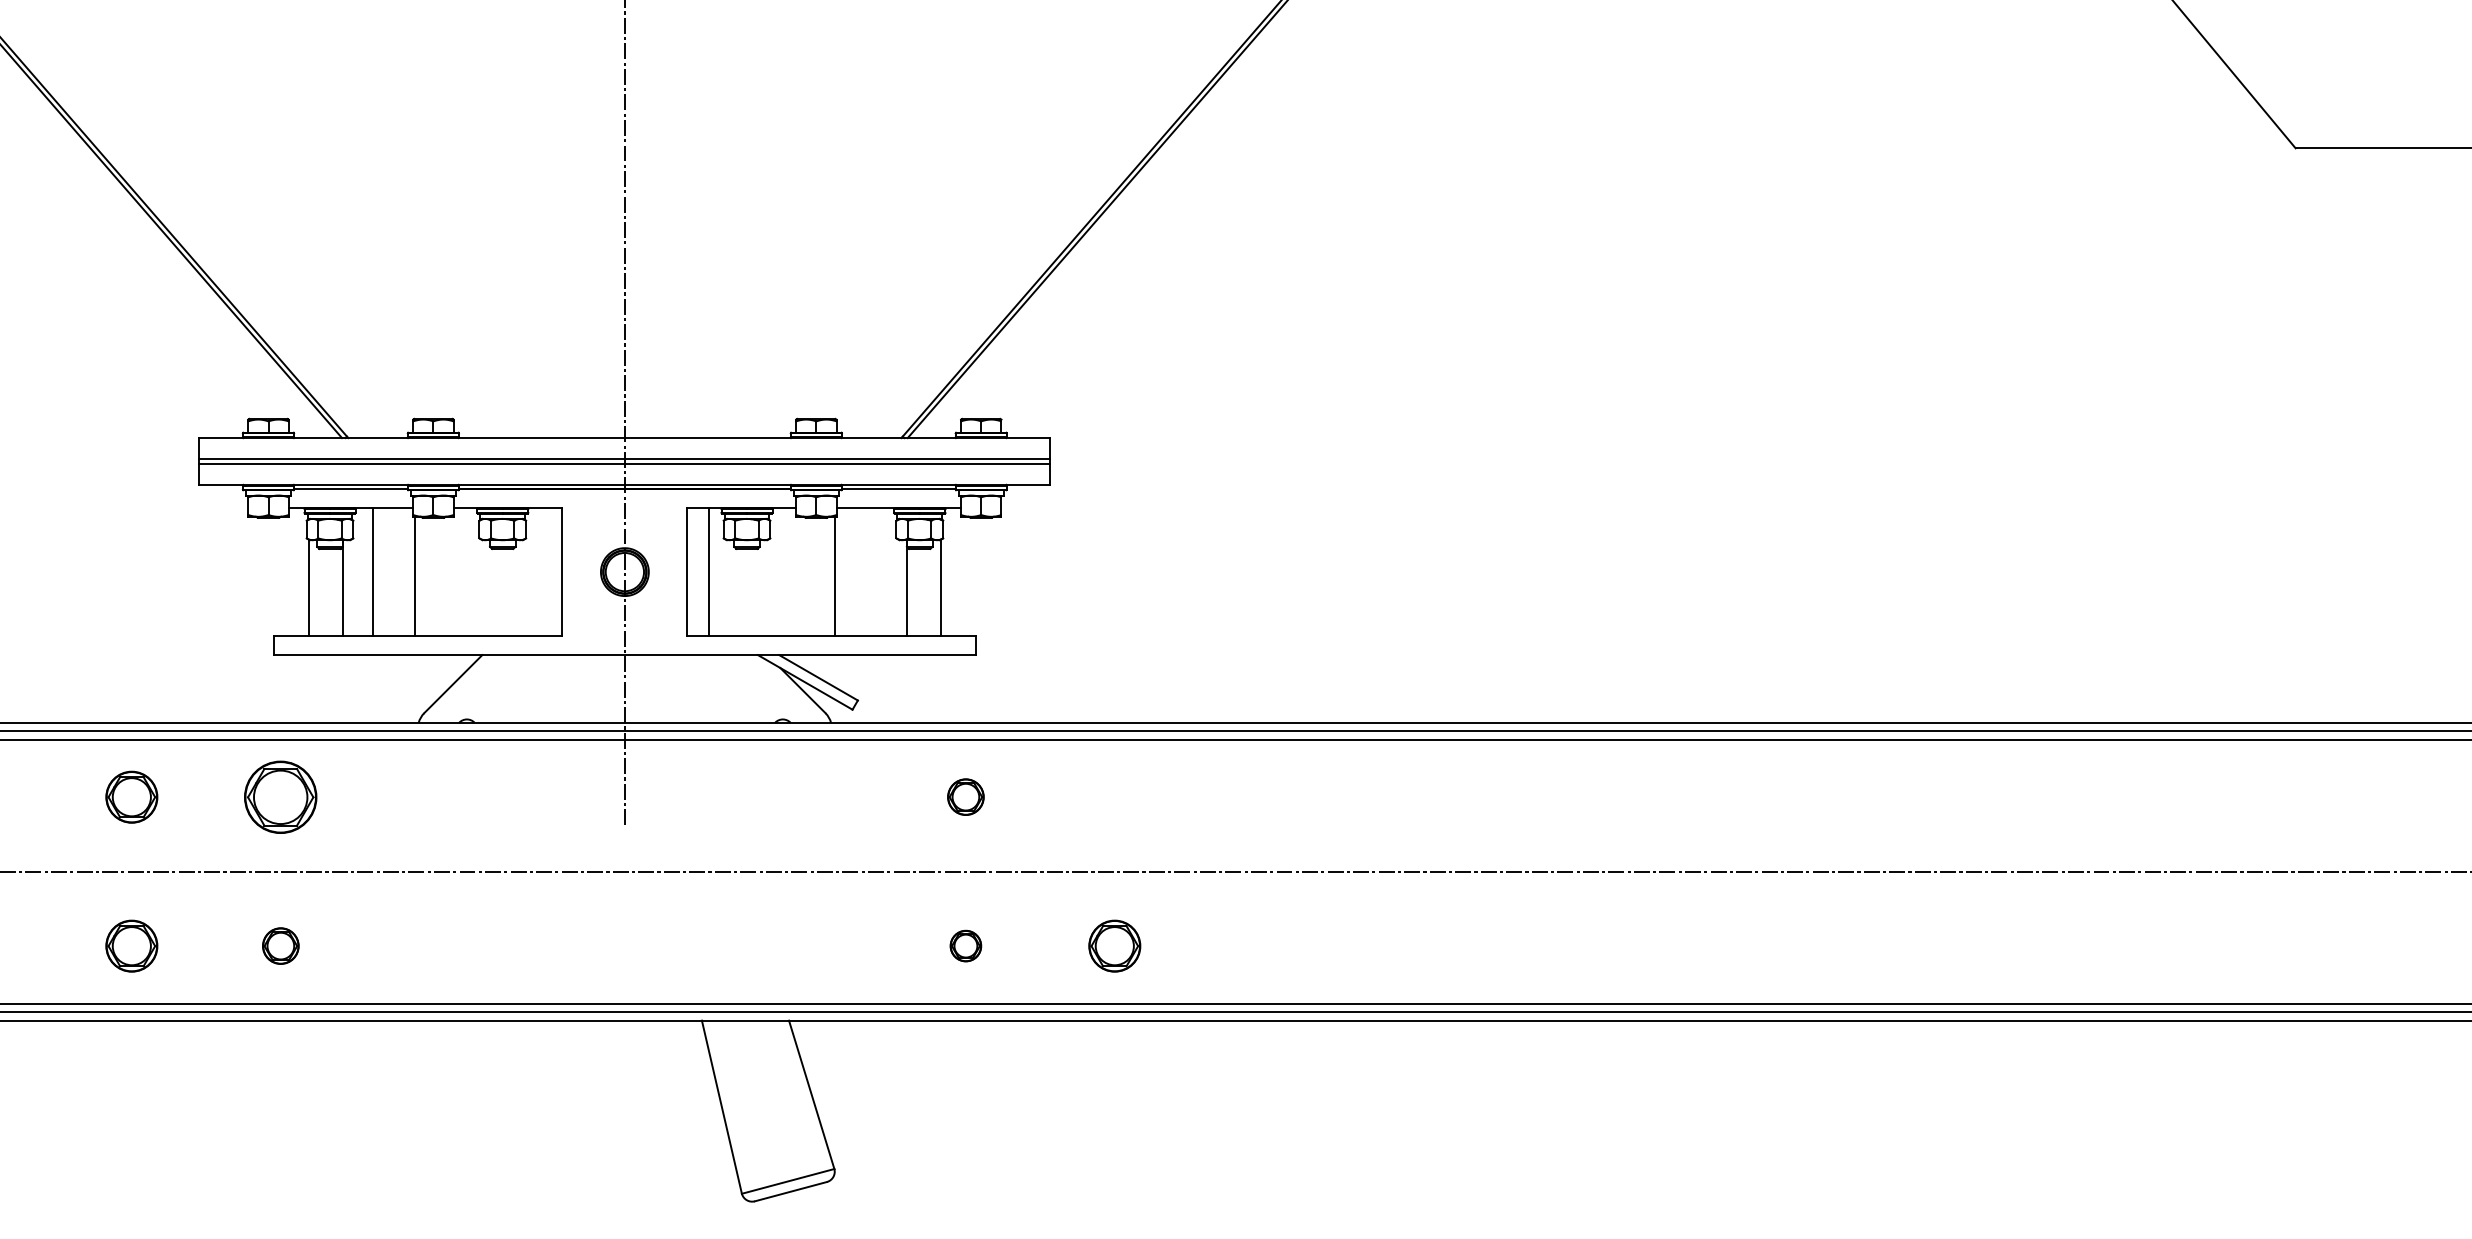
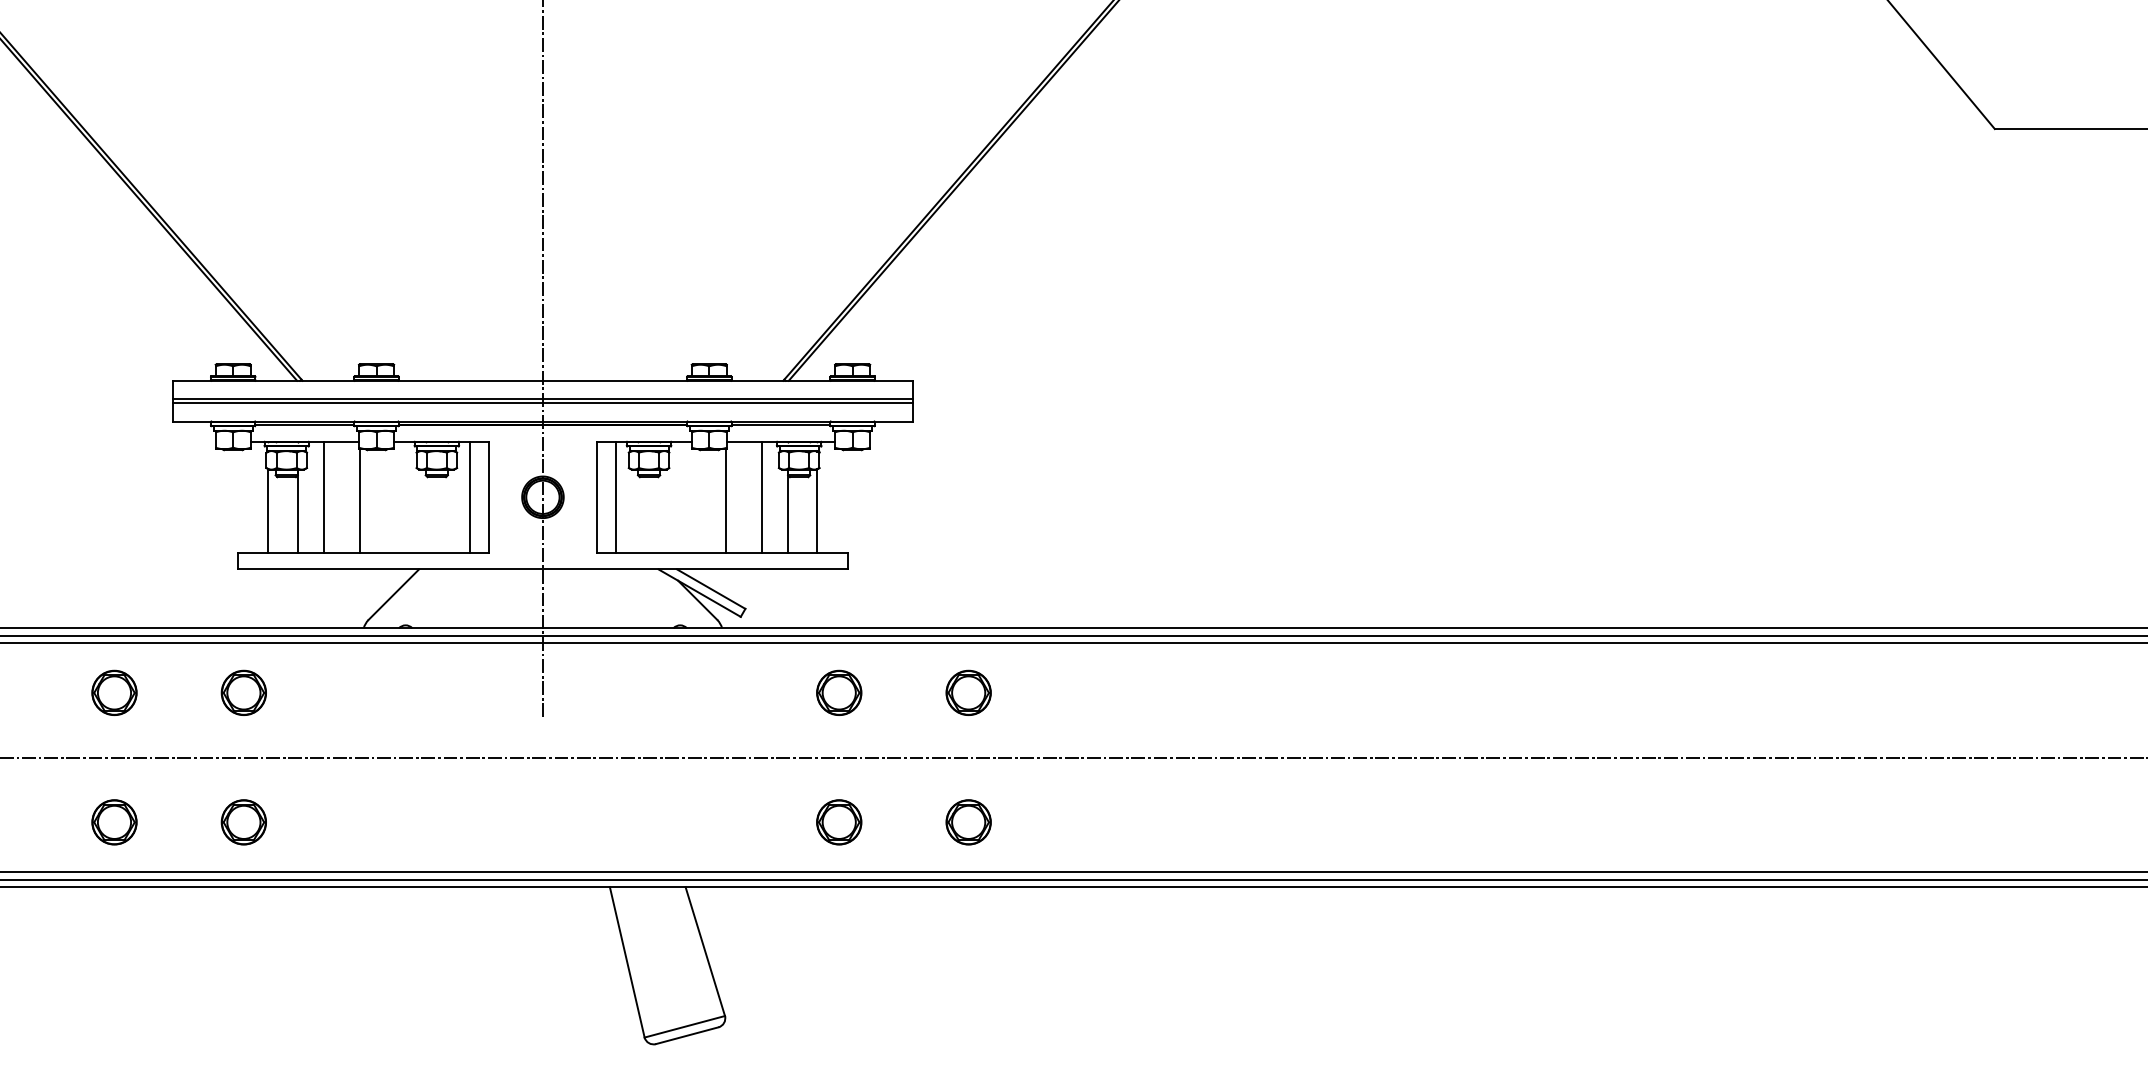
line: (541, 571) -> (470, 496), added
line: (877, 571) -> (762, 496), added
part: (280, 796) -> (243, 692), size x0.71
part: (965, 796) -> (838, 692), size x1.43
part: (1114, 796) -> (968, 692), added
part: (280, 945) -> (243, 821), size x1.43
part: (965, 945) -> (838, 821), size x1.67

